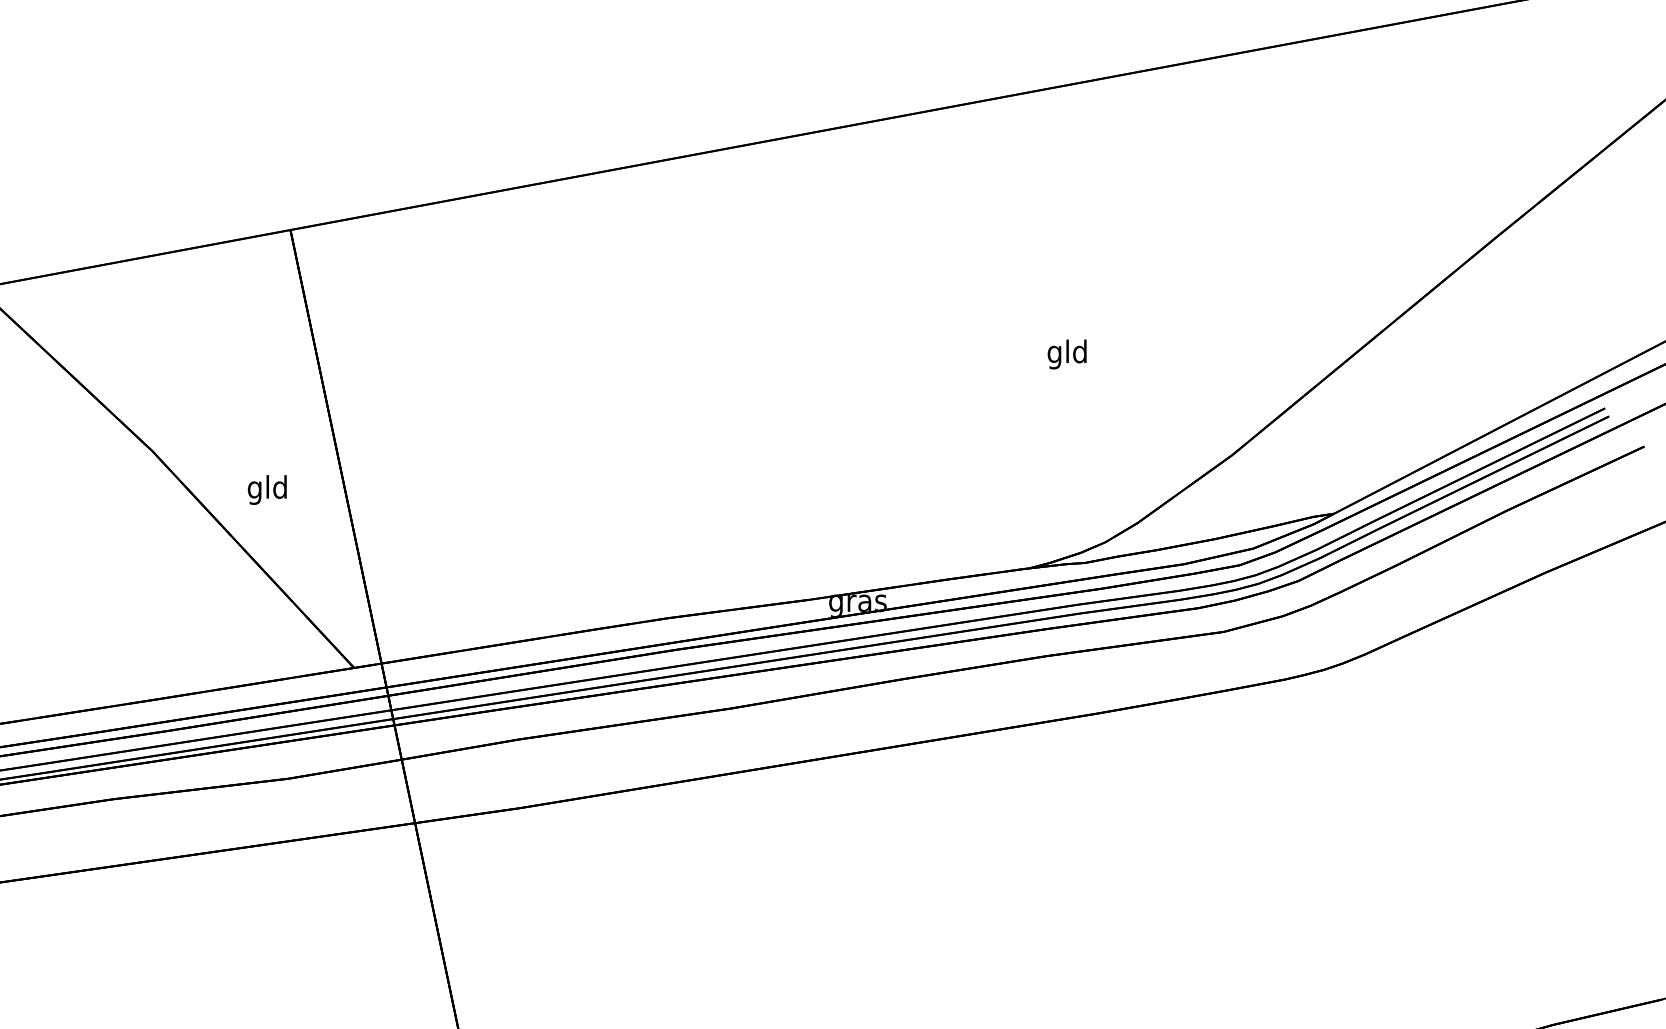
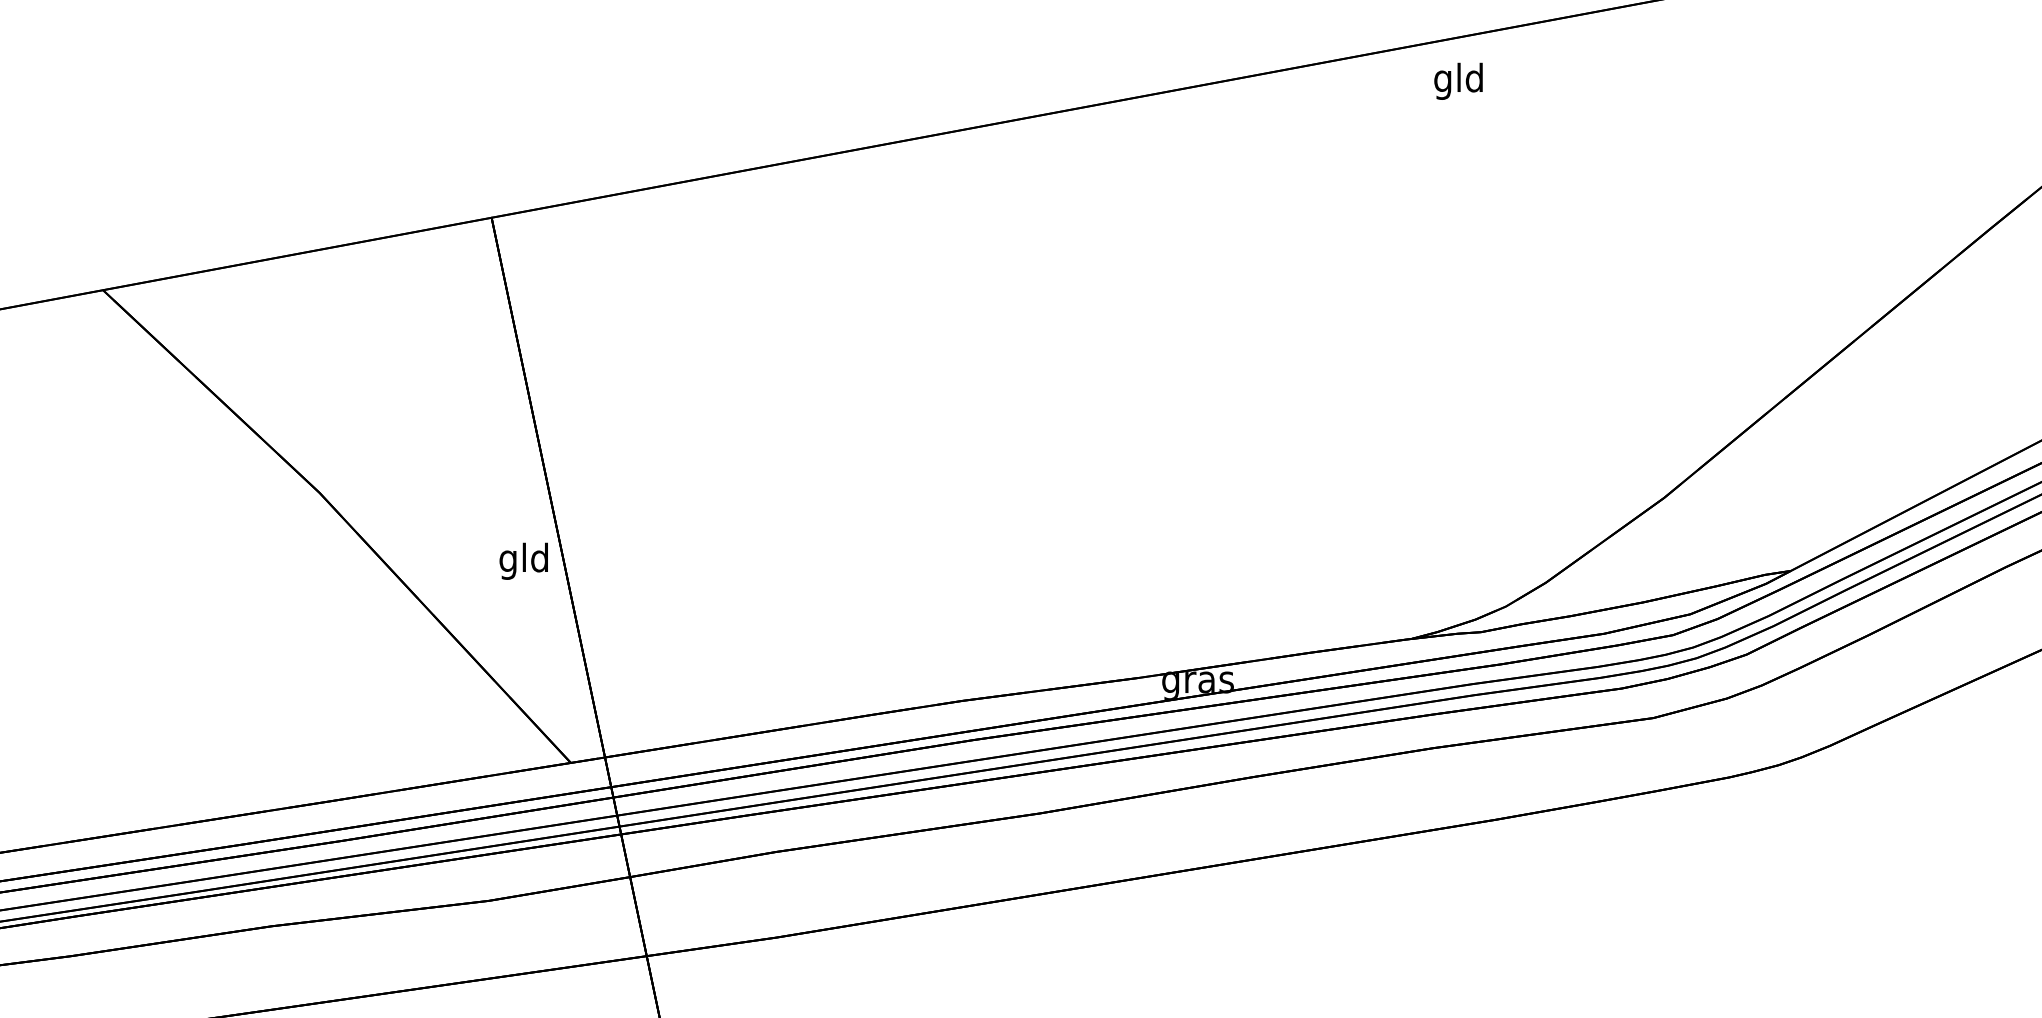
text: (1066, 354) -> (1457, 81), moved
text: (266, 489) -> (522, 560), moved

